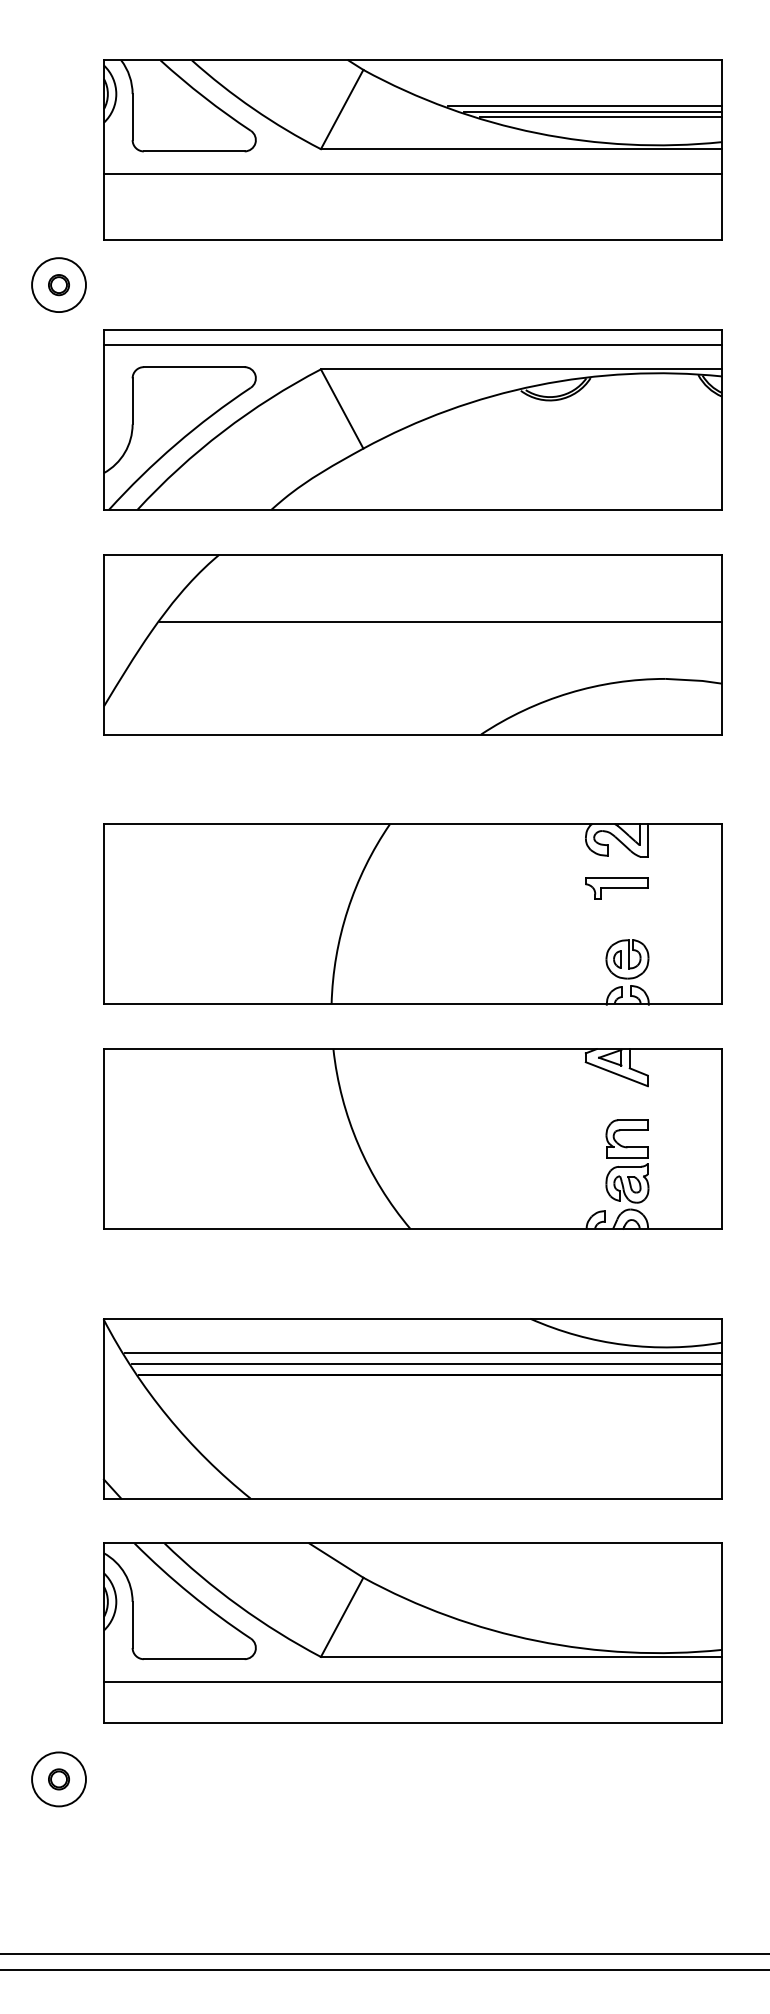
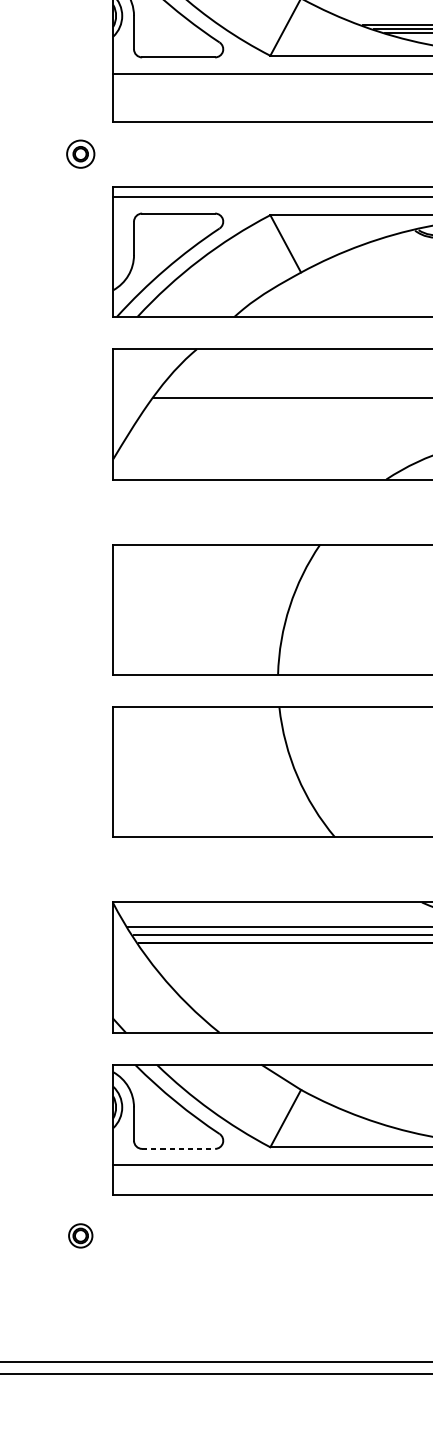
circle: (58, 285) -> (80, 154), size x0.7
line: (194, 1659) -> (178, 1149), solid -> dashed
circle: (58, 1779) -> (80, 1235), size x0.6

